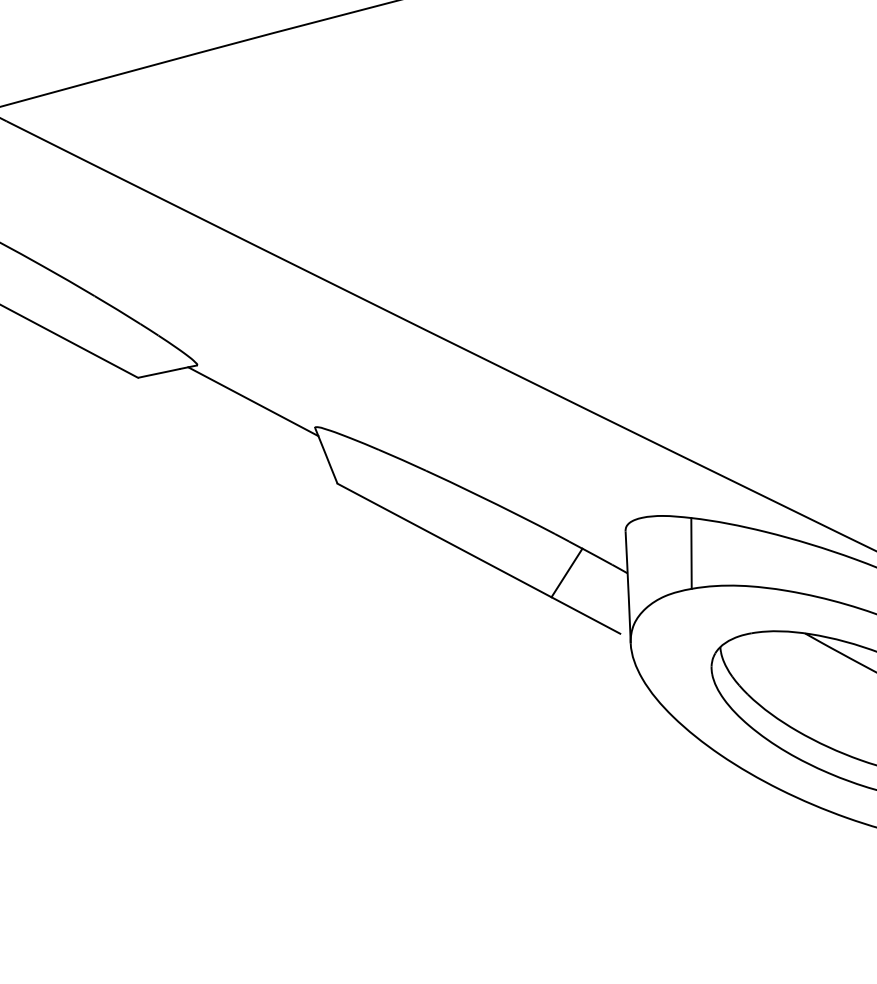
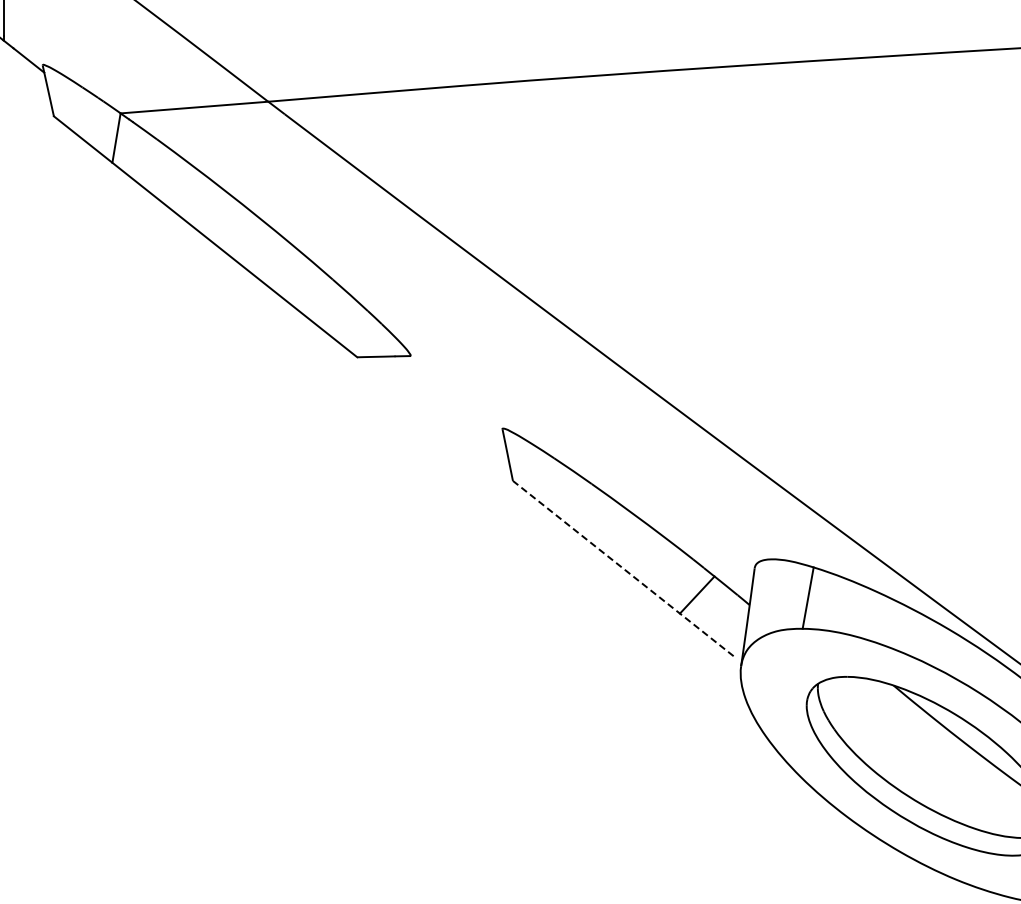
line: (253, 401) -> (453, 396), removed
line: (479, 558) -> (623, 568), solid -> dashed

